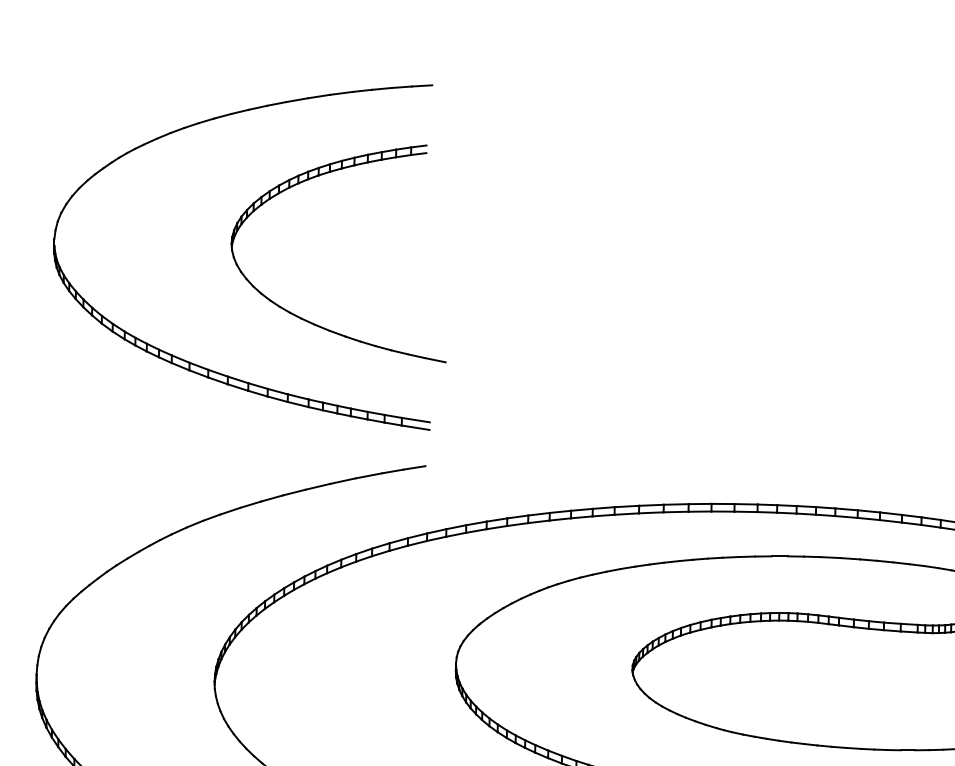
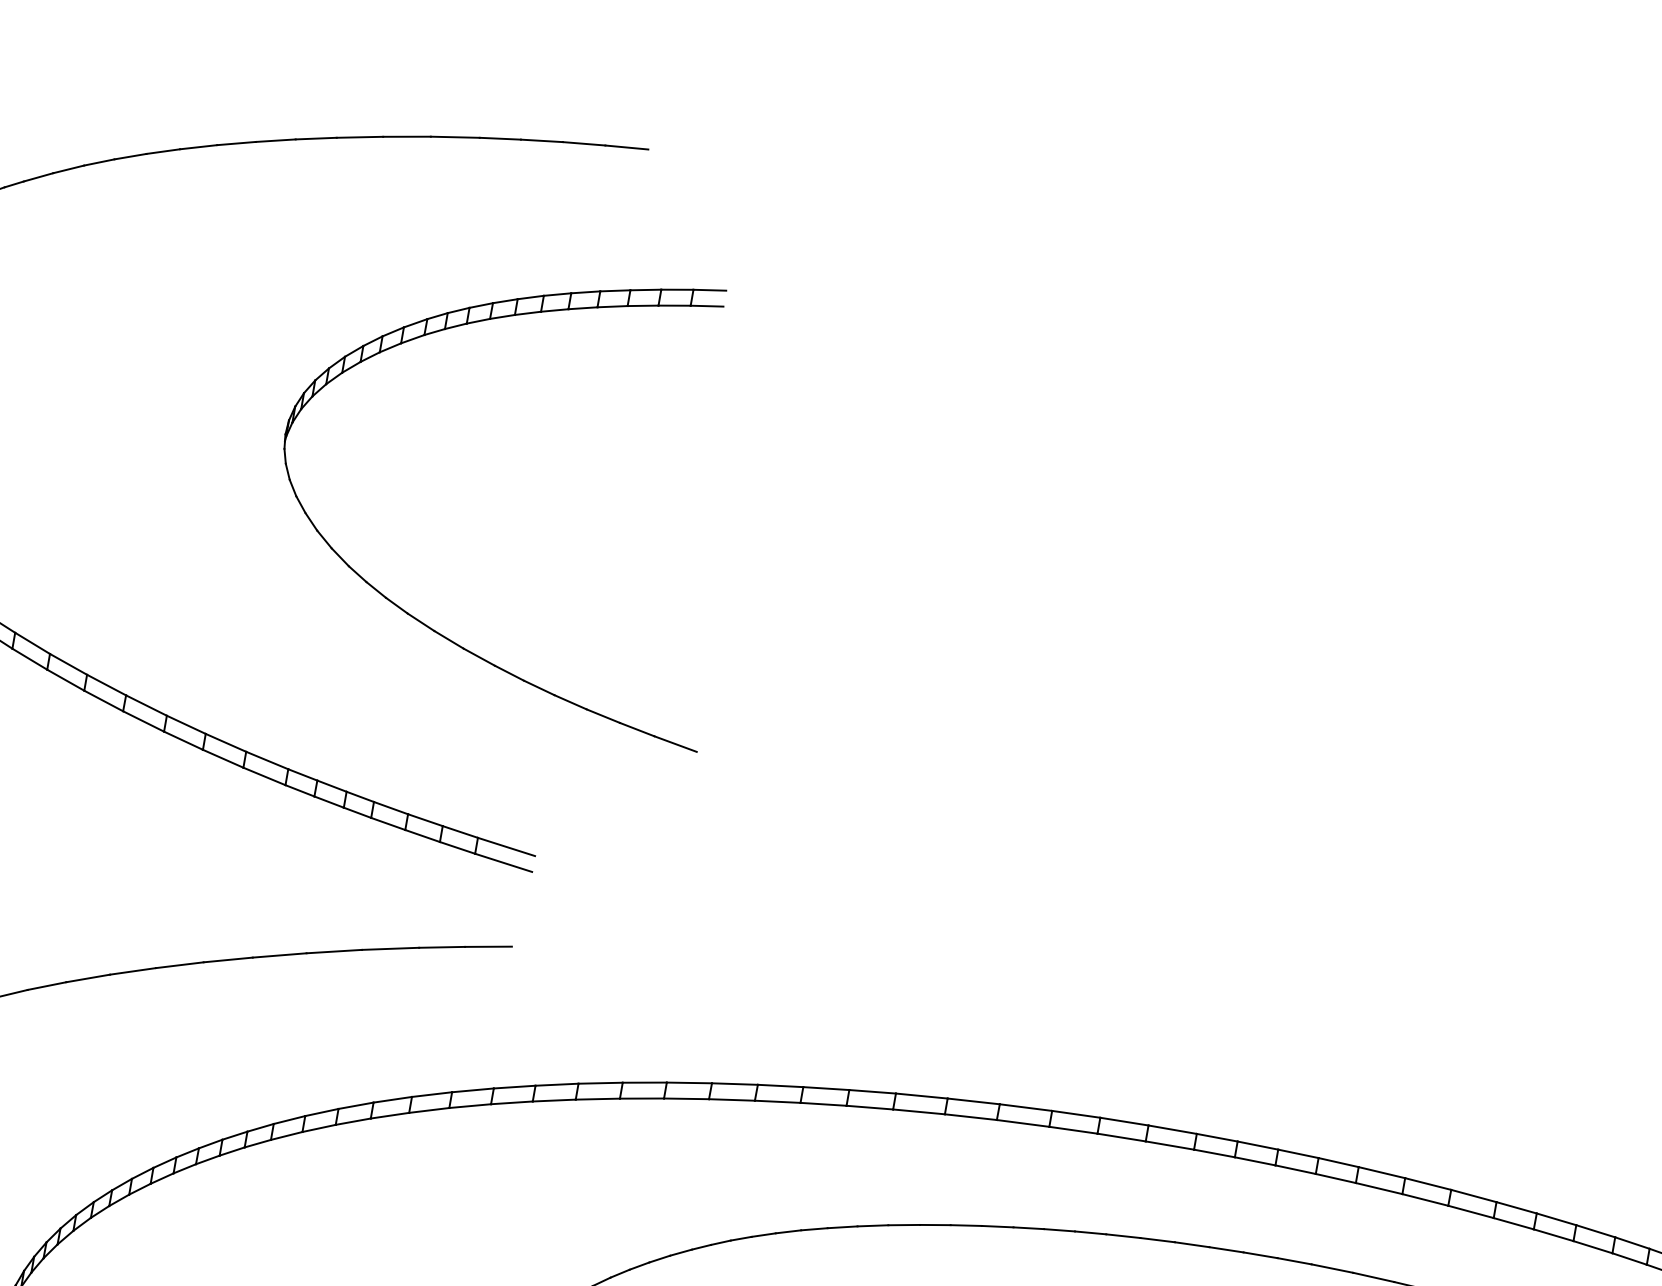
part: (306, 319) -> (418, 617), moved

